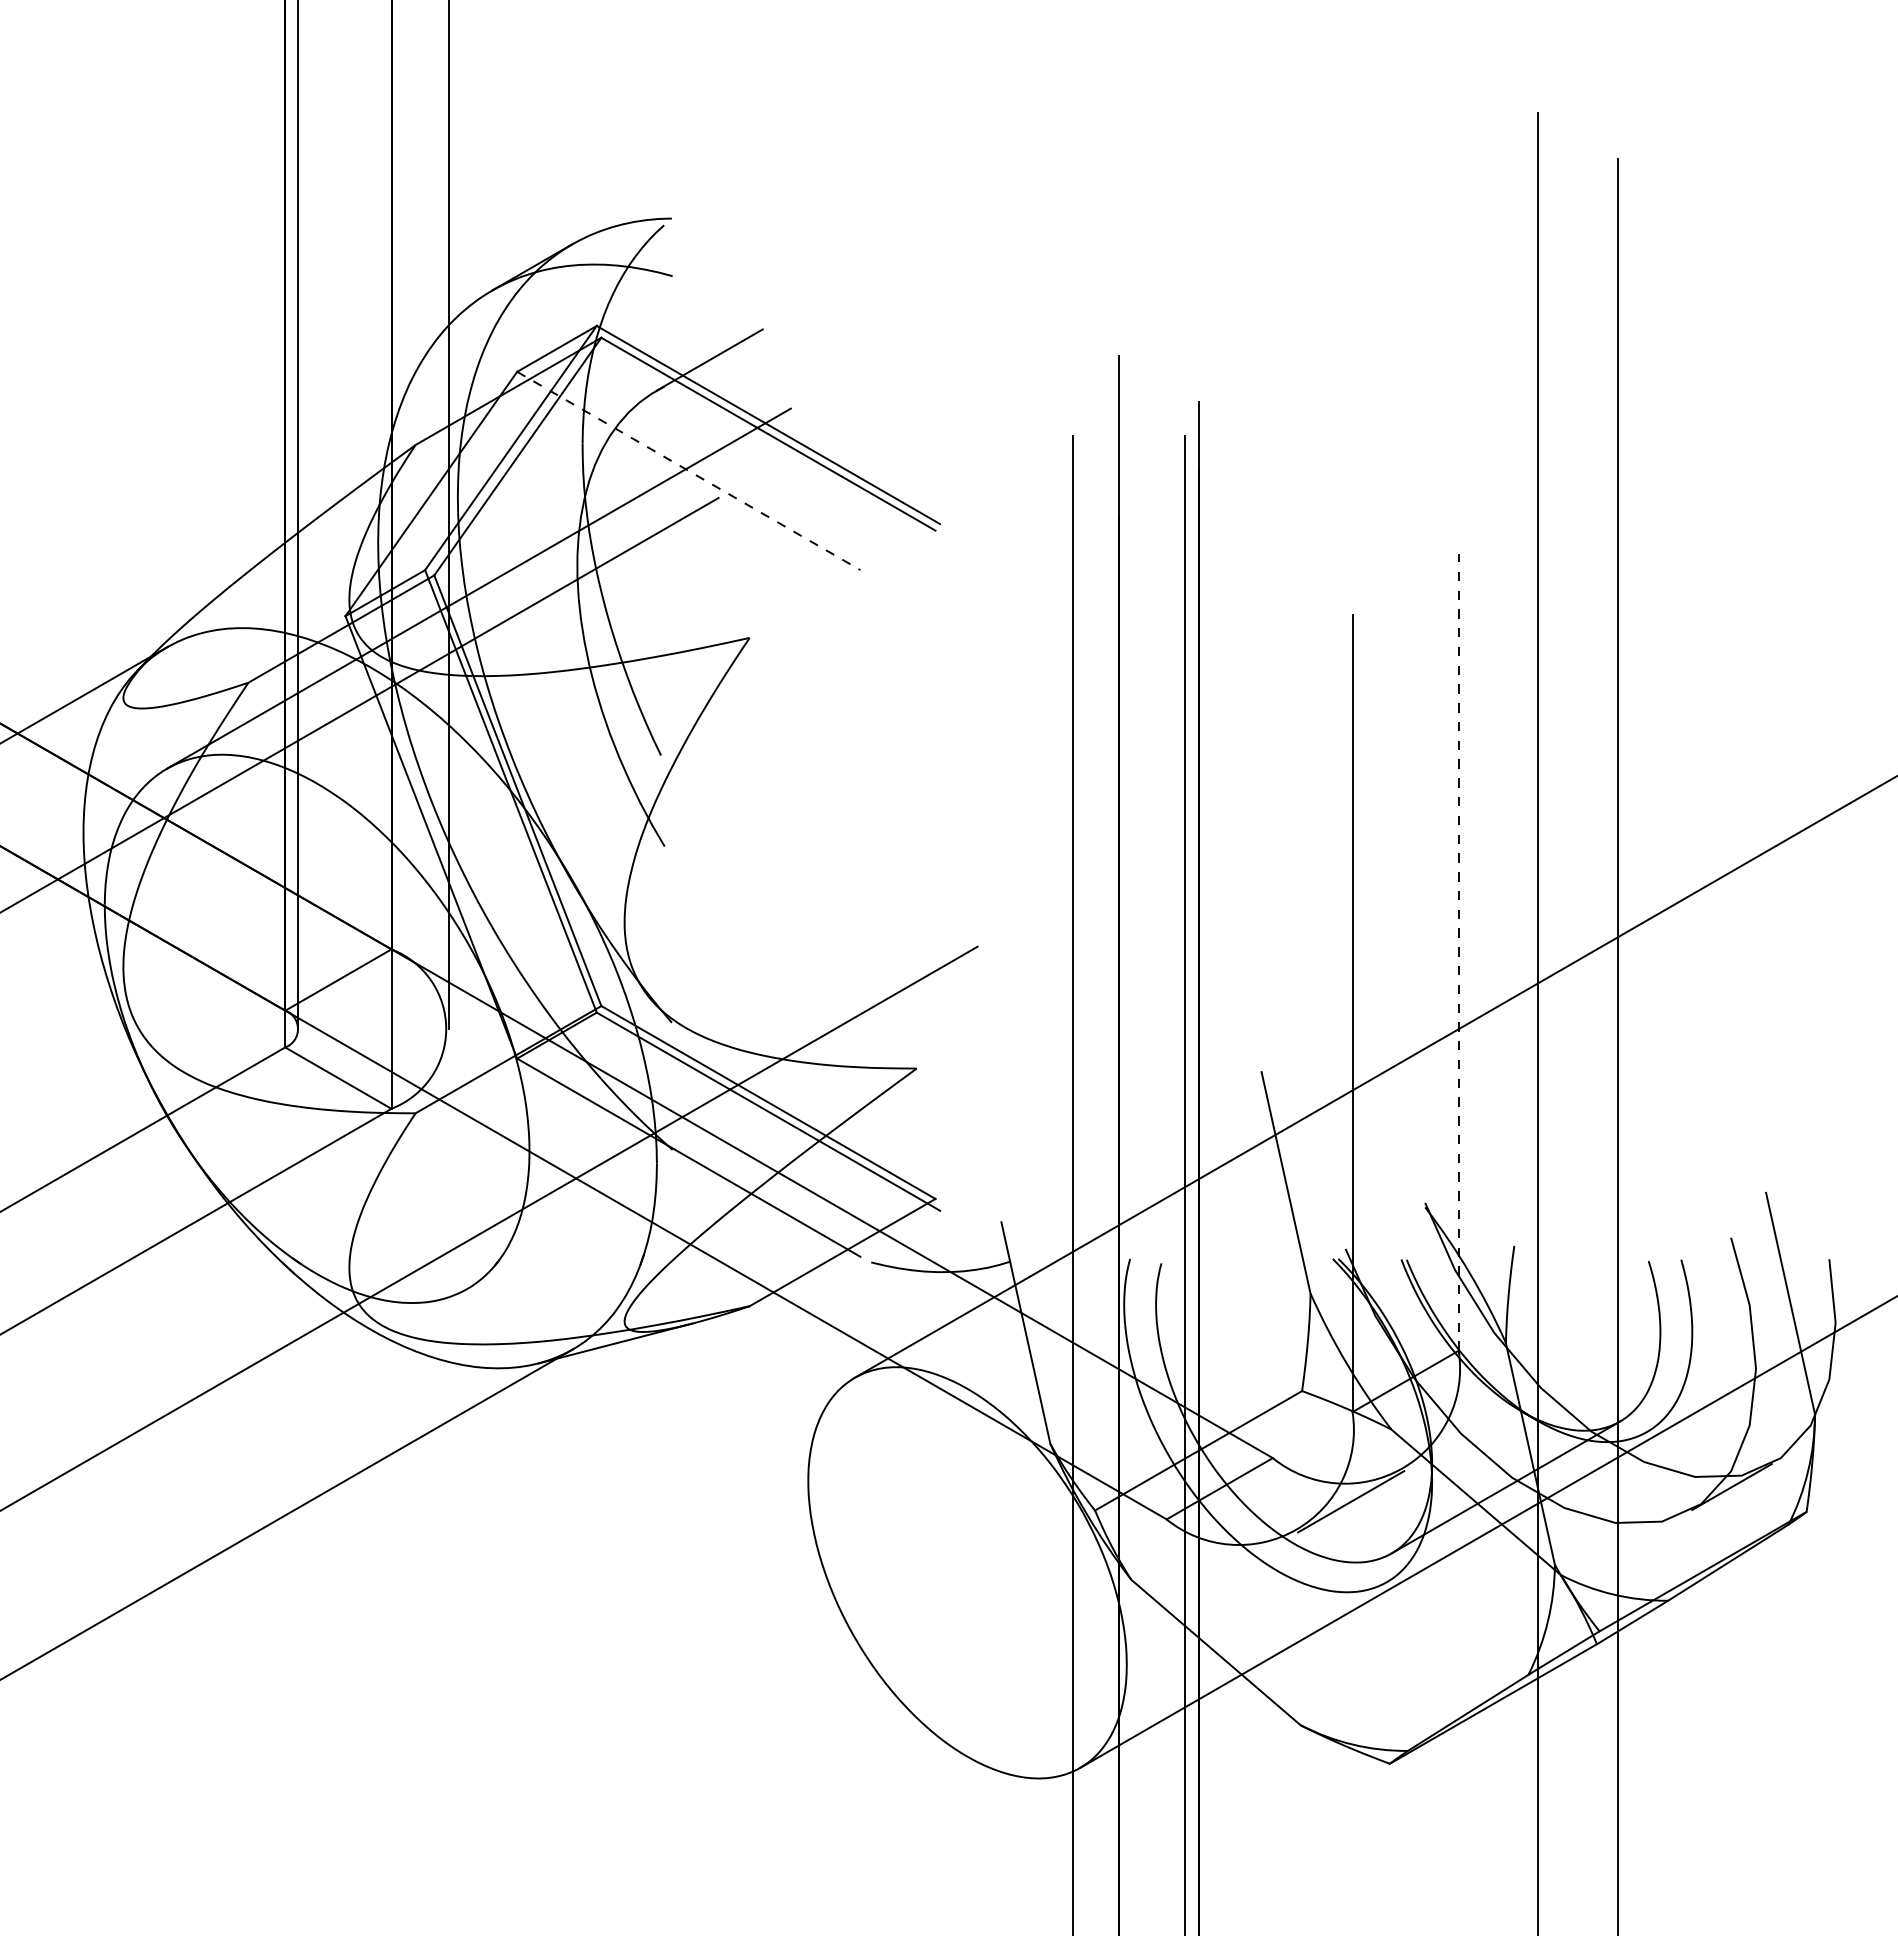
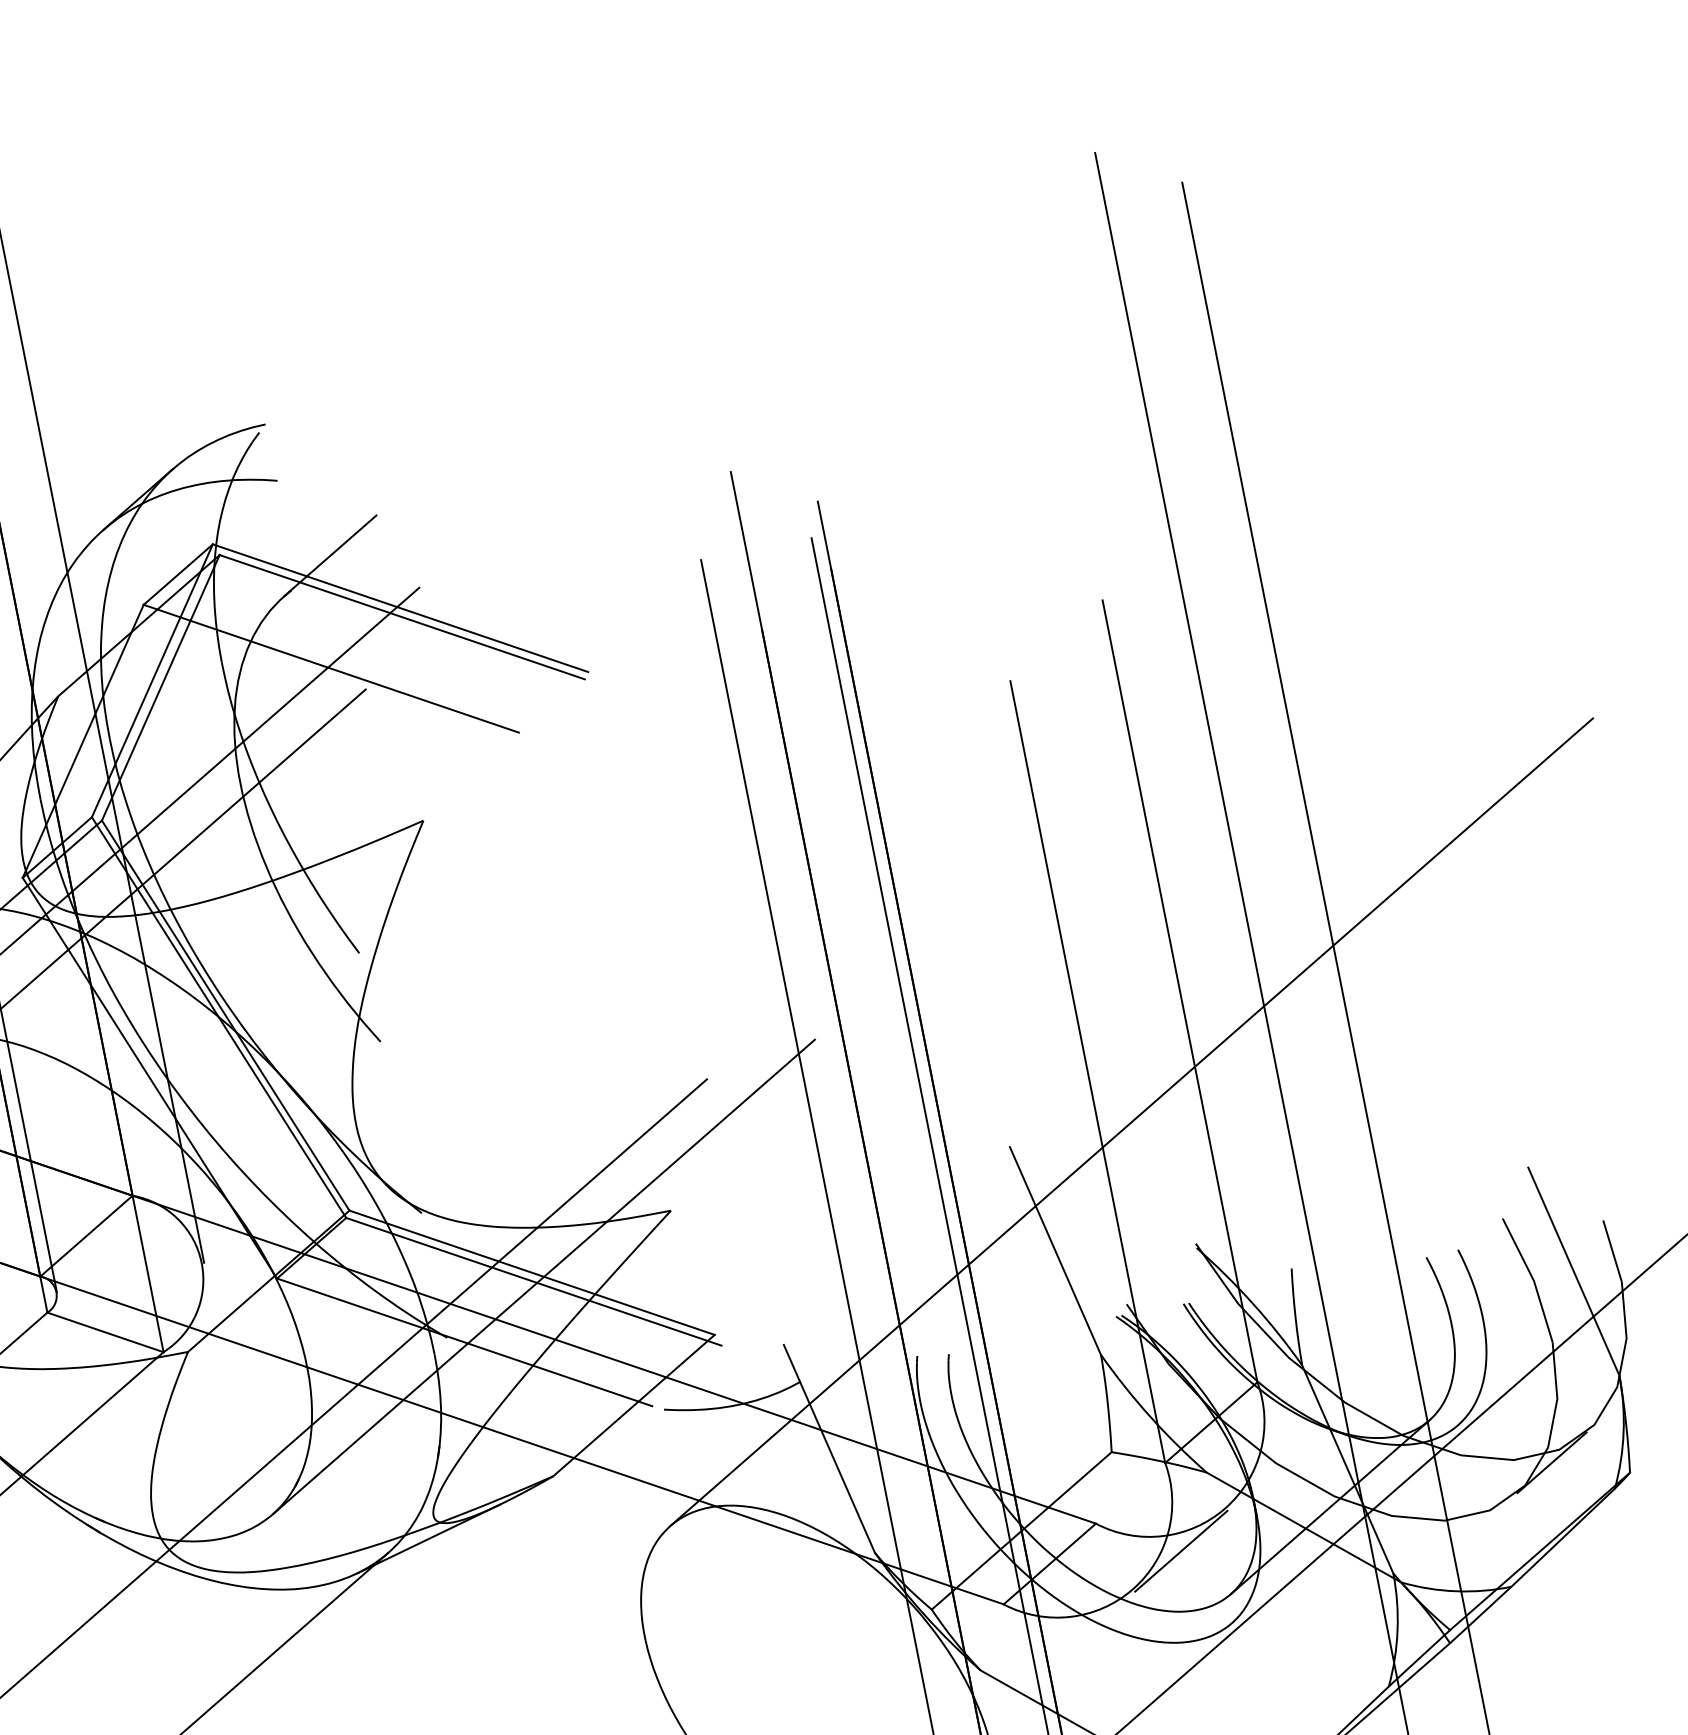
line: (689, 471) -> (332, 669), dashed -> solid
line: (1458, 952) -> (1179, 991), dashed -> solid
line: (779, 1108) -> (544, 1276), added

